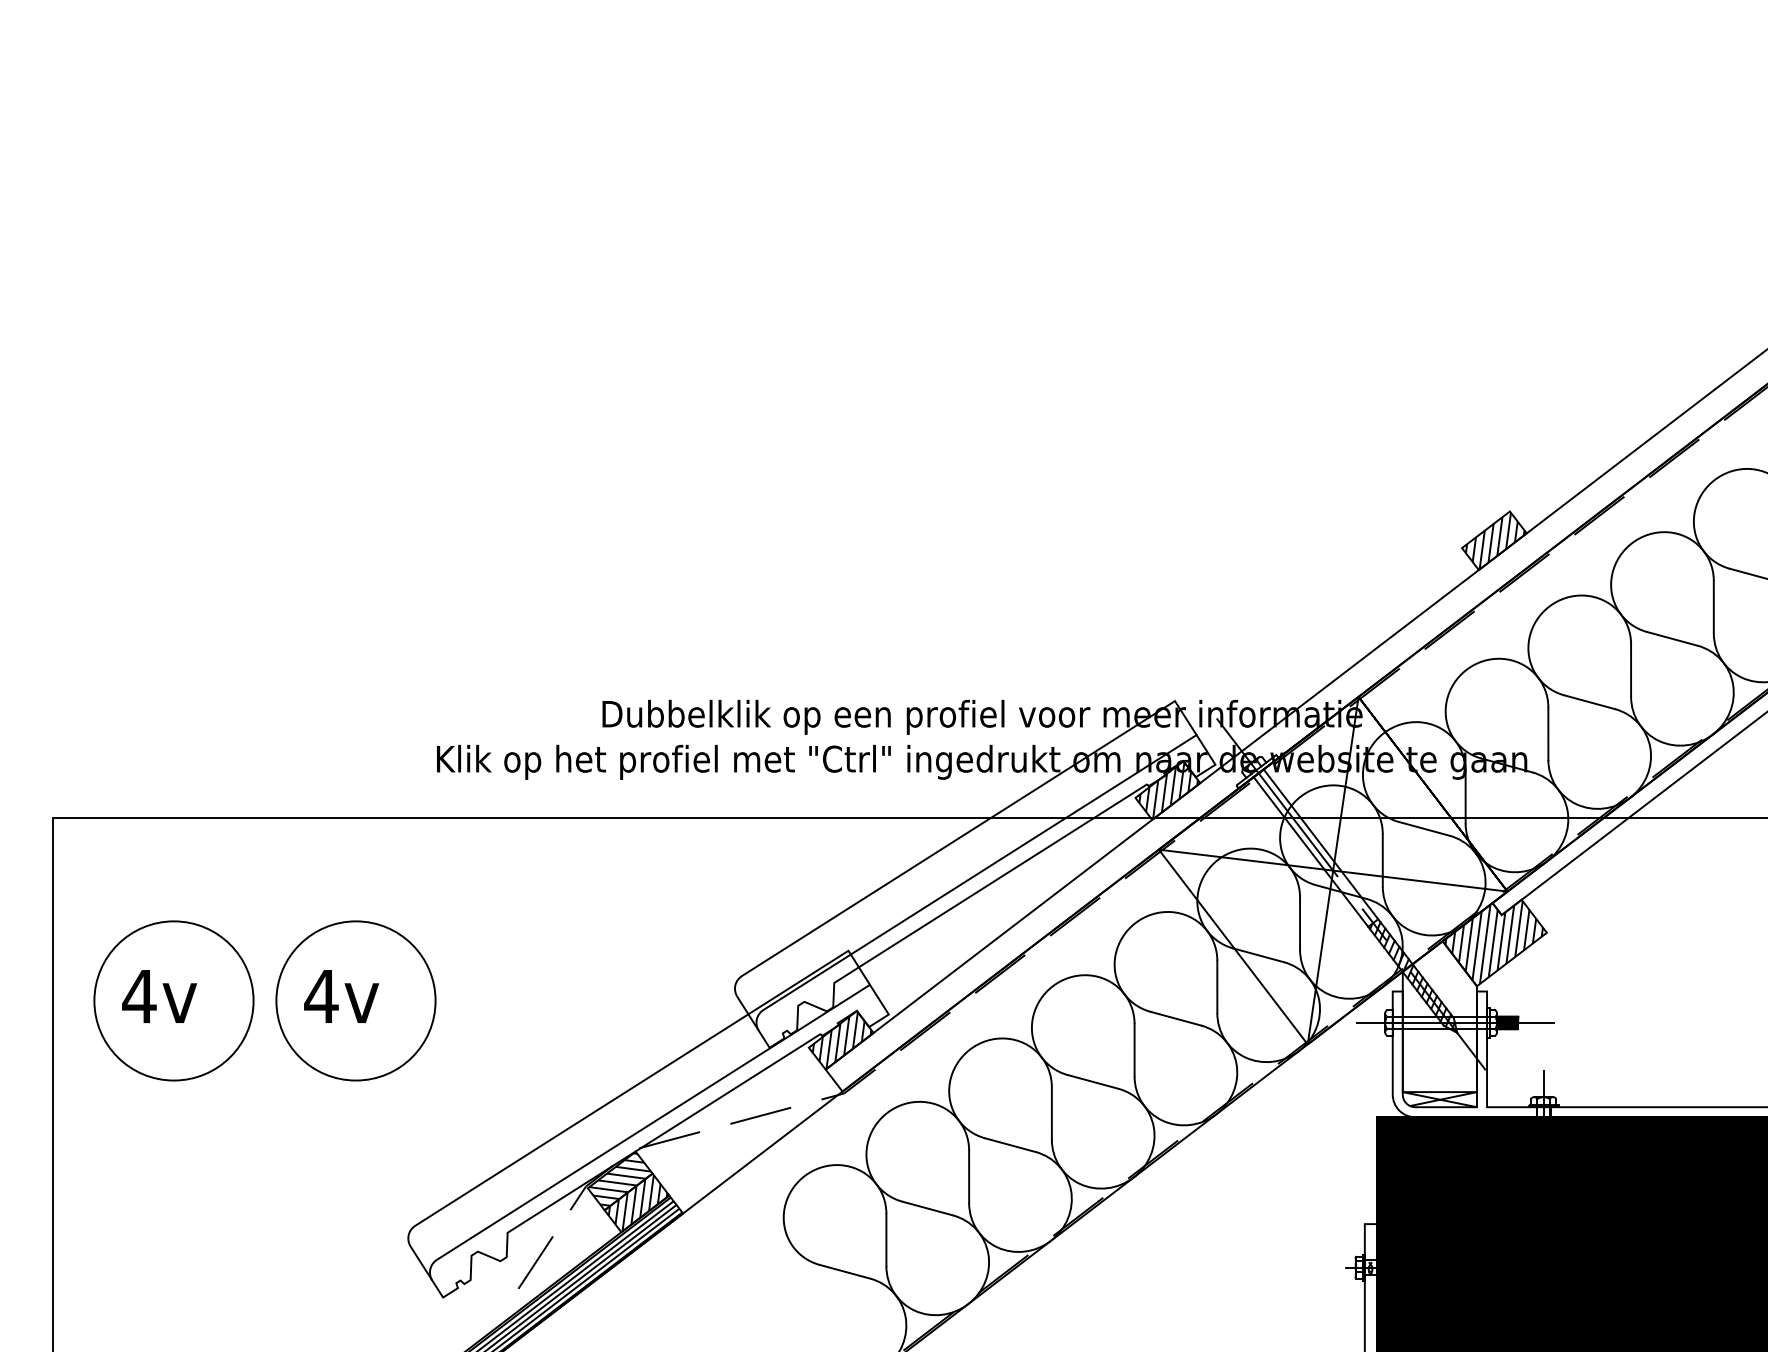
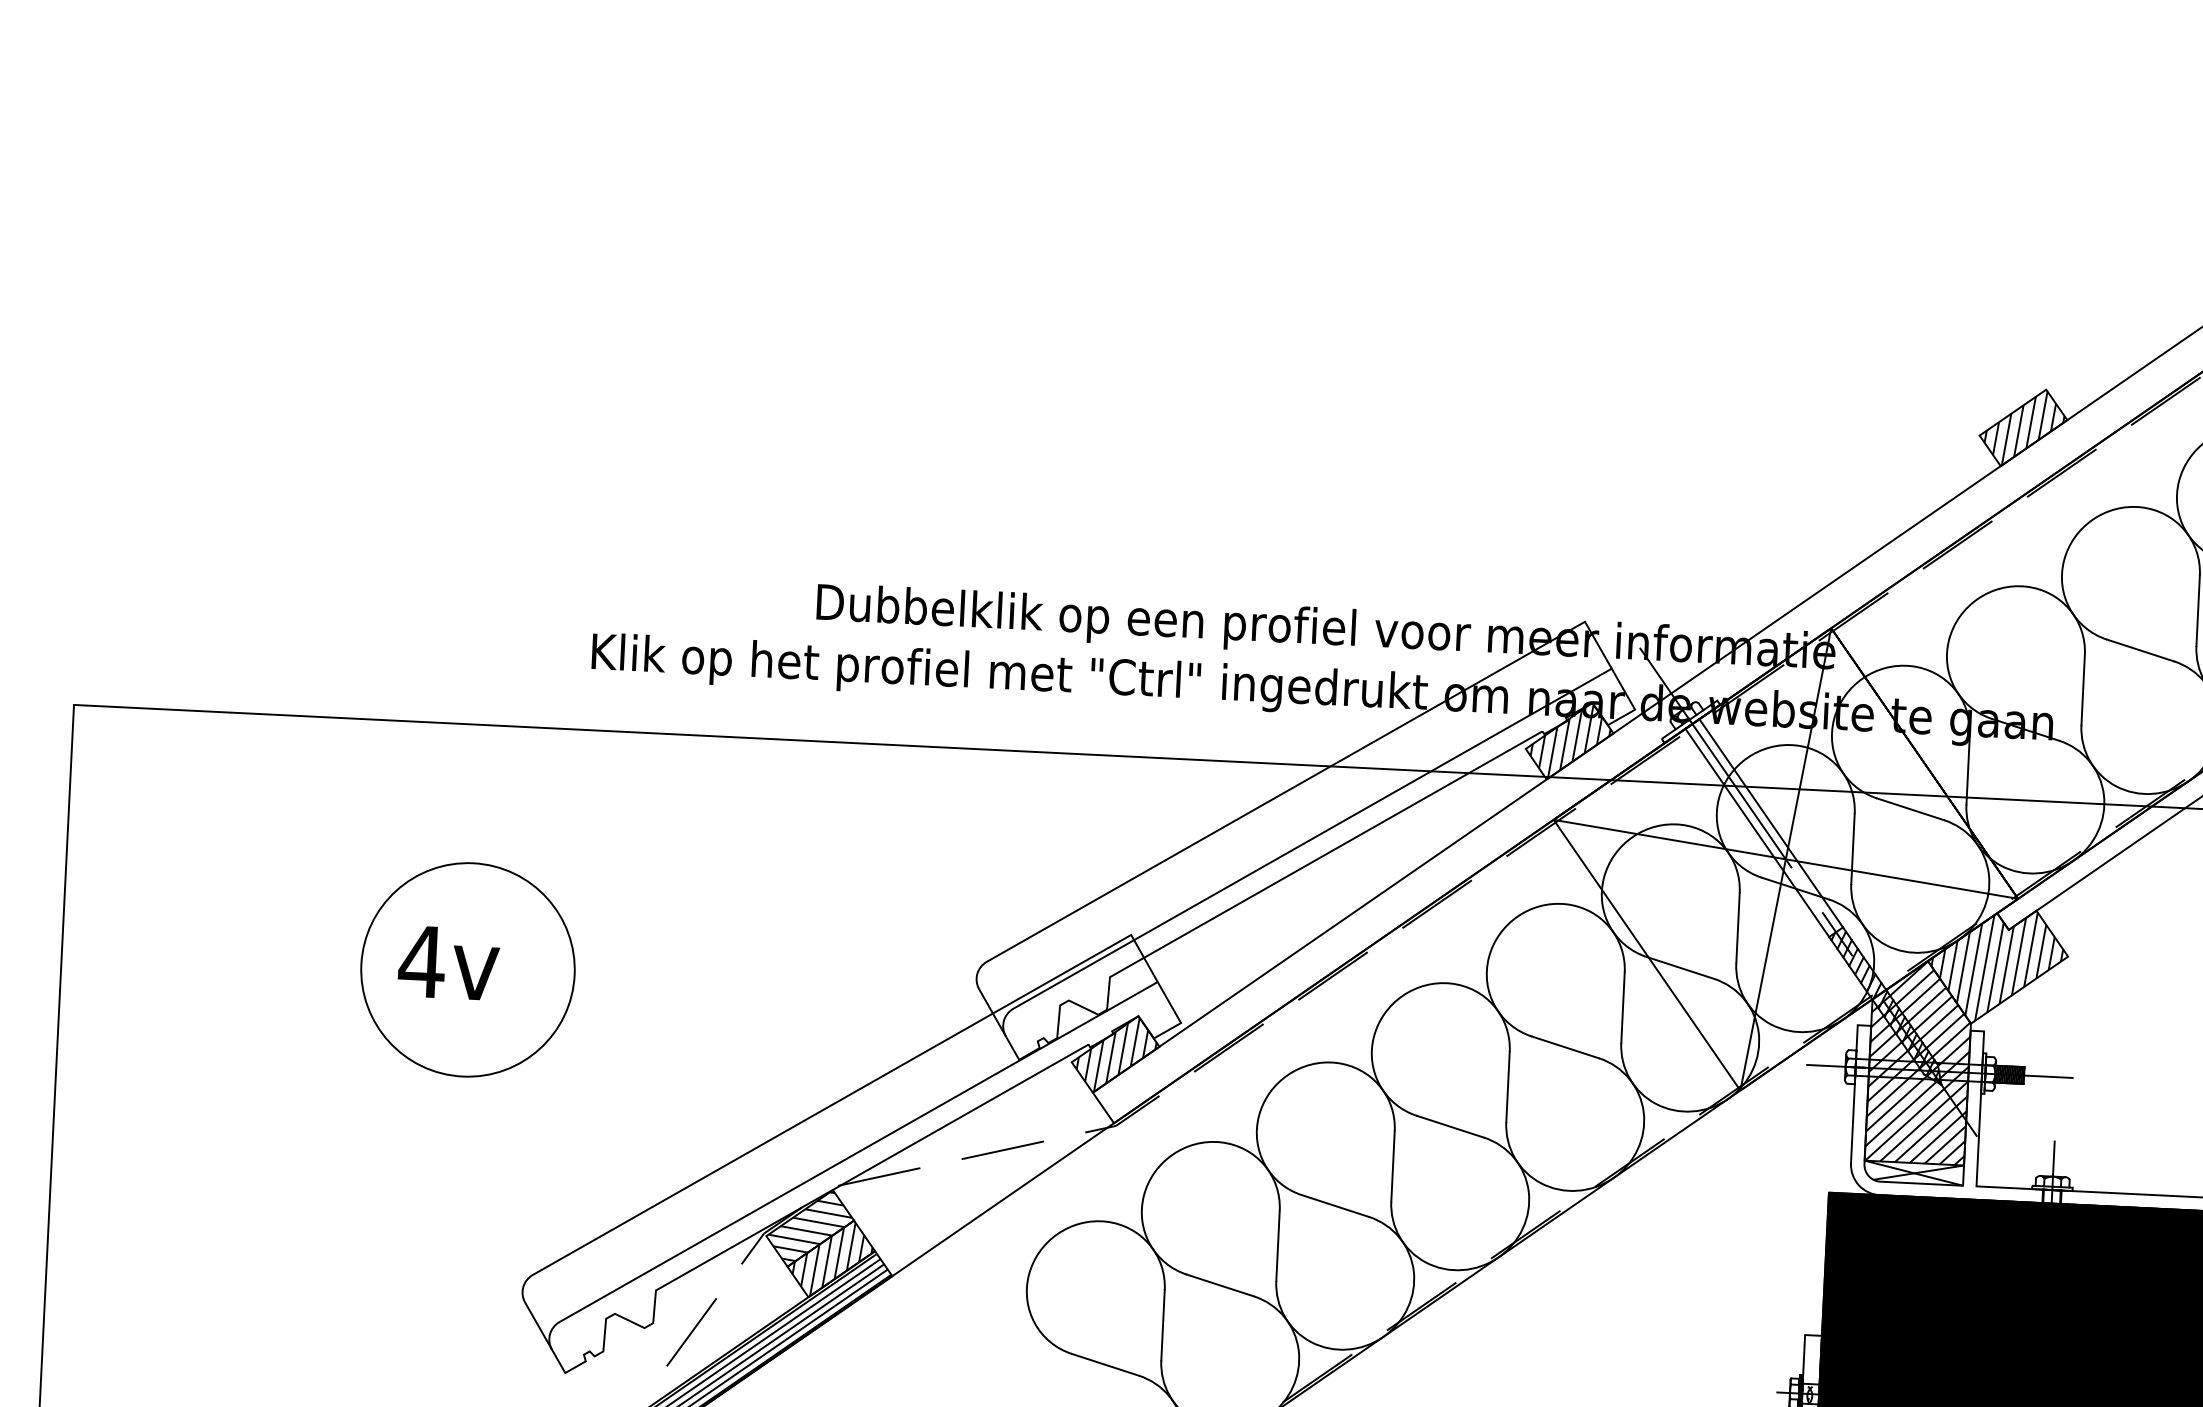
part: (173, 1000) -> (223, 957), removed
hatch: (1439, 1016) -> (1918, 1061), added

